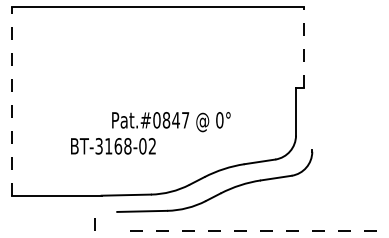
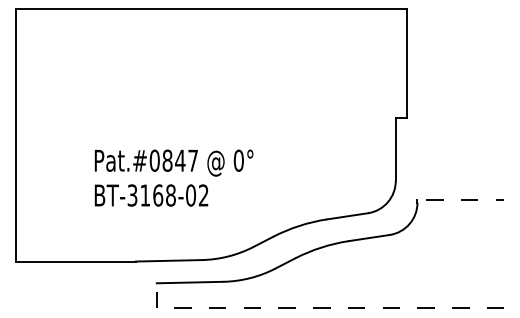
line: (304, 47) -> (406, 63), dashed -> solid
line: (11, 101) -> (15, 135), dashed -> solid
text: (170, 121) -> (173, 162), moved
line: (347, 149) -> (464, 199), added
line: (94, 224) -> (156, 299), moved

